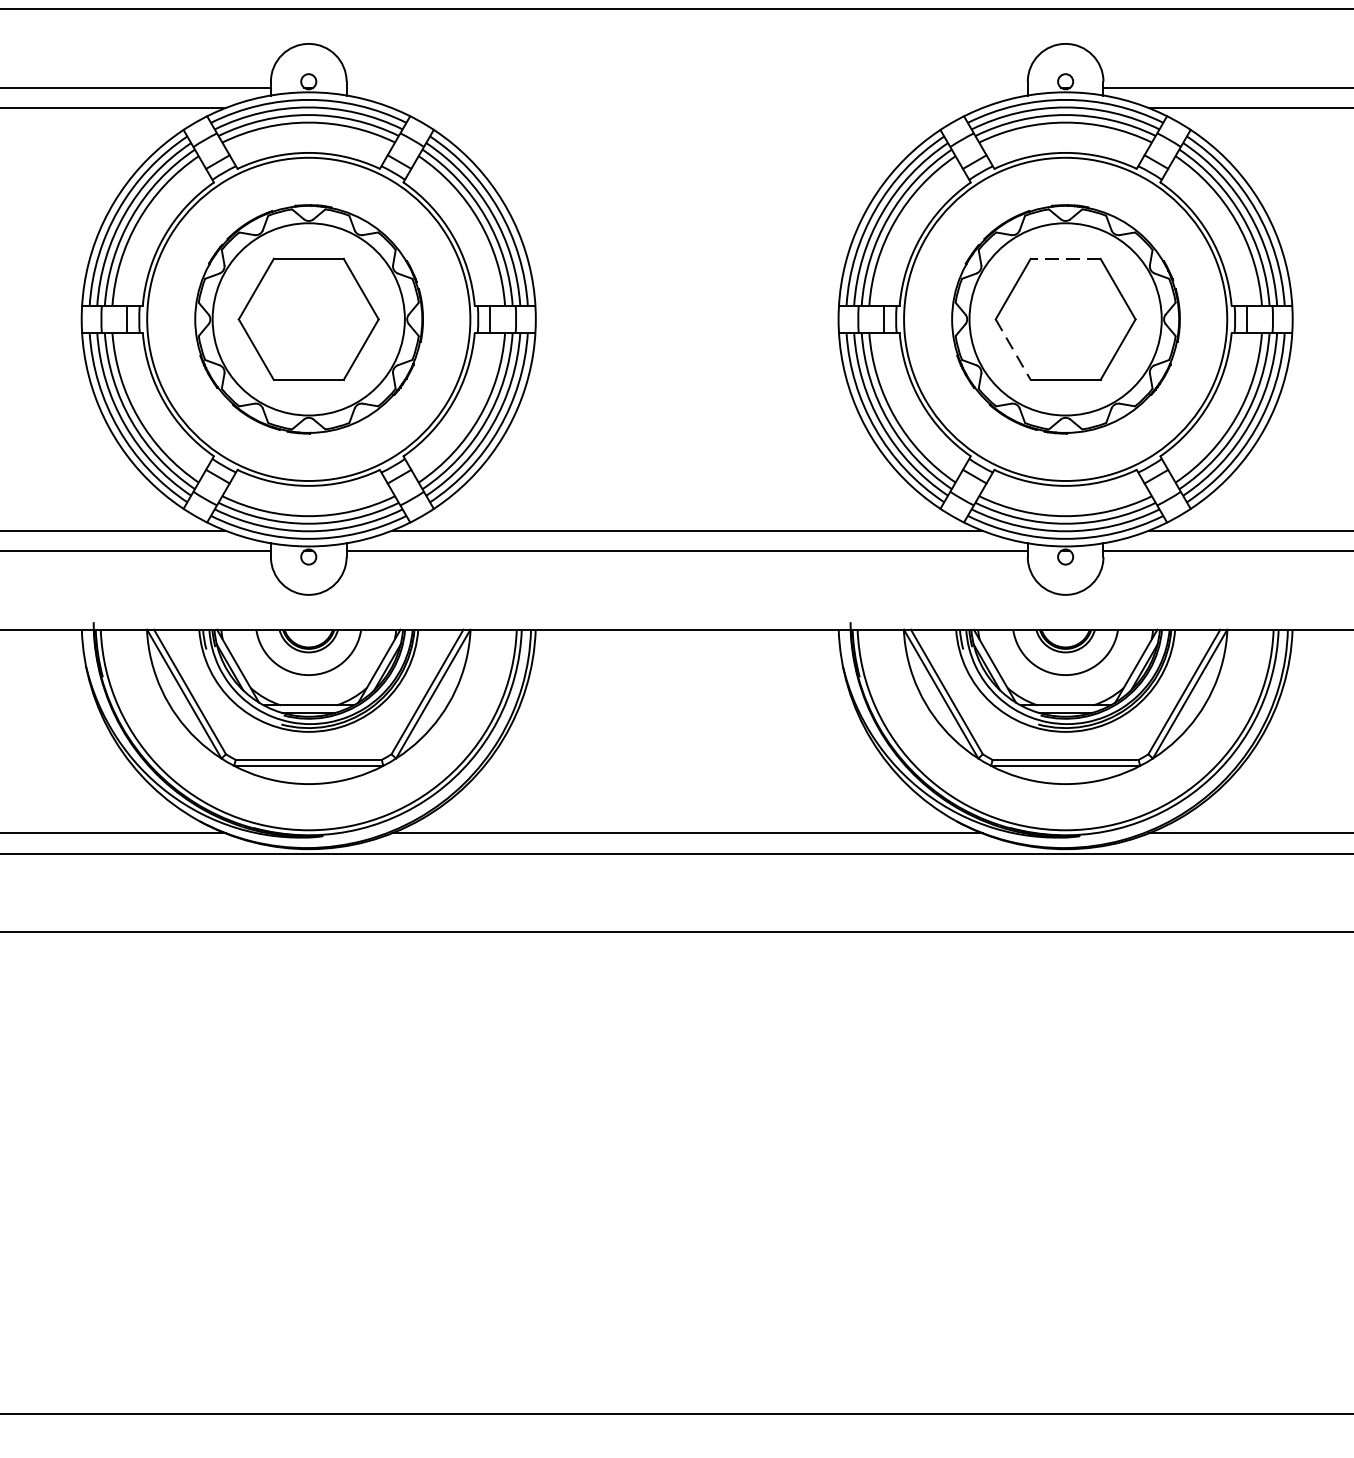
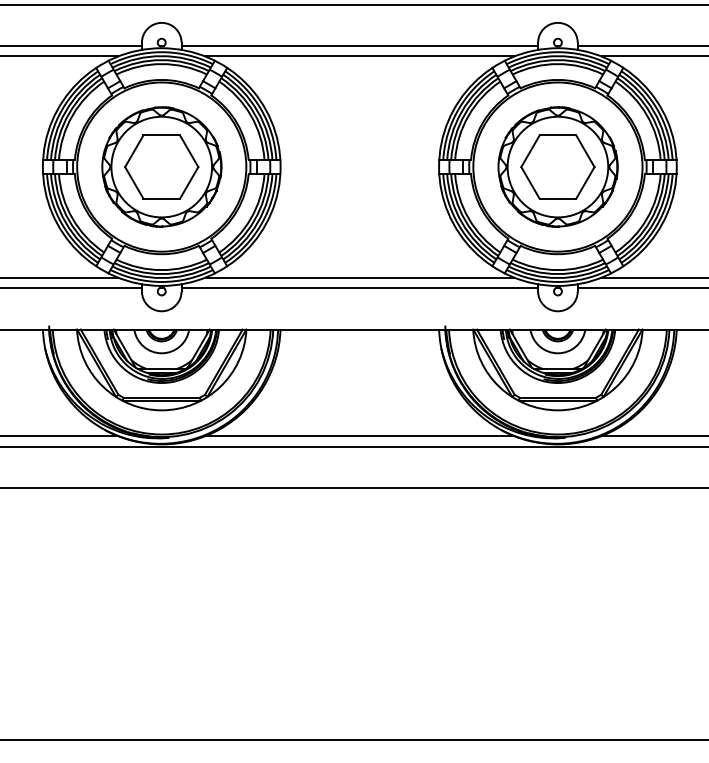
line: (686, 87) -> (359, 45), added
line: (686, 108) -> (359, 56), added
line: (1064, 259) -> (557, 135), dashed -> solid
line: (1013, 350) -> (530, 183), dashed -> solid

